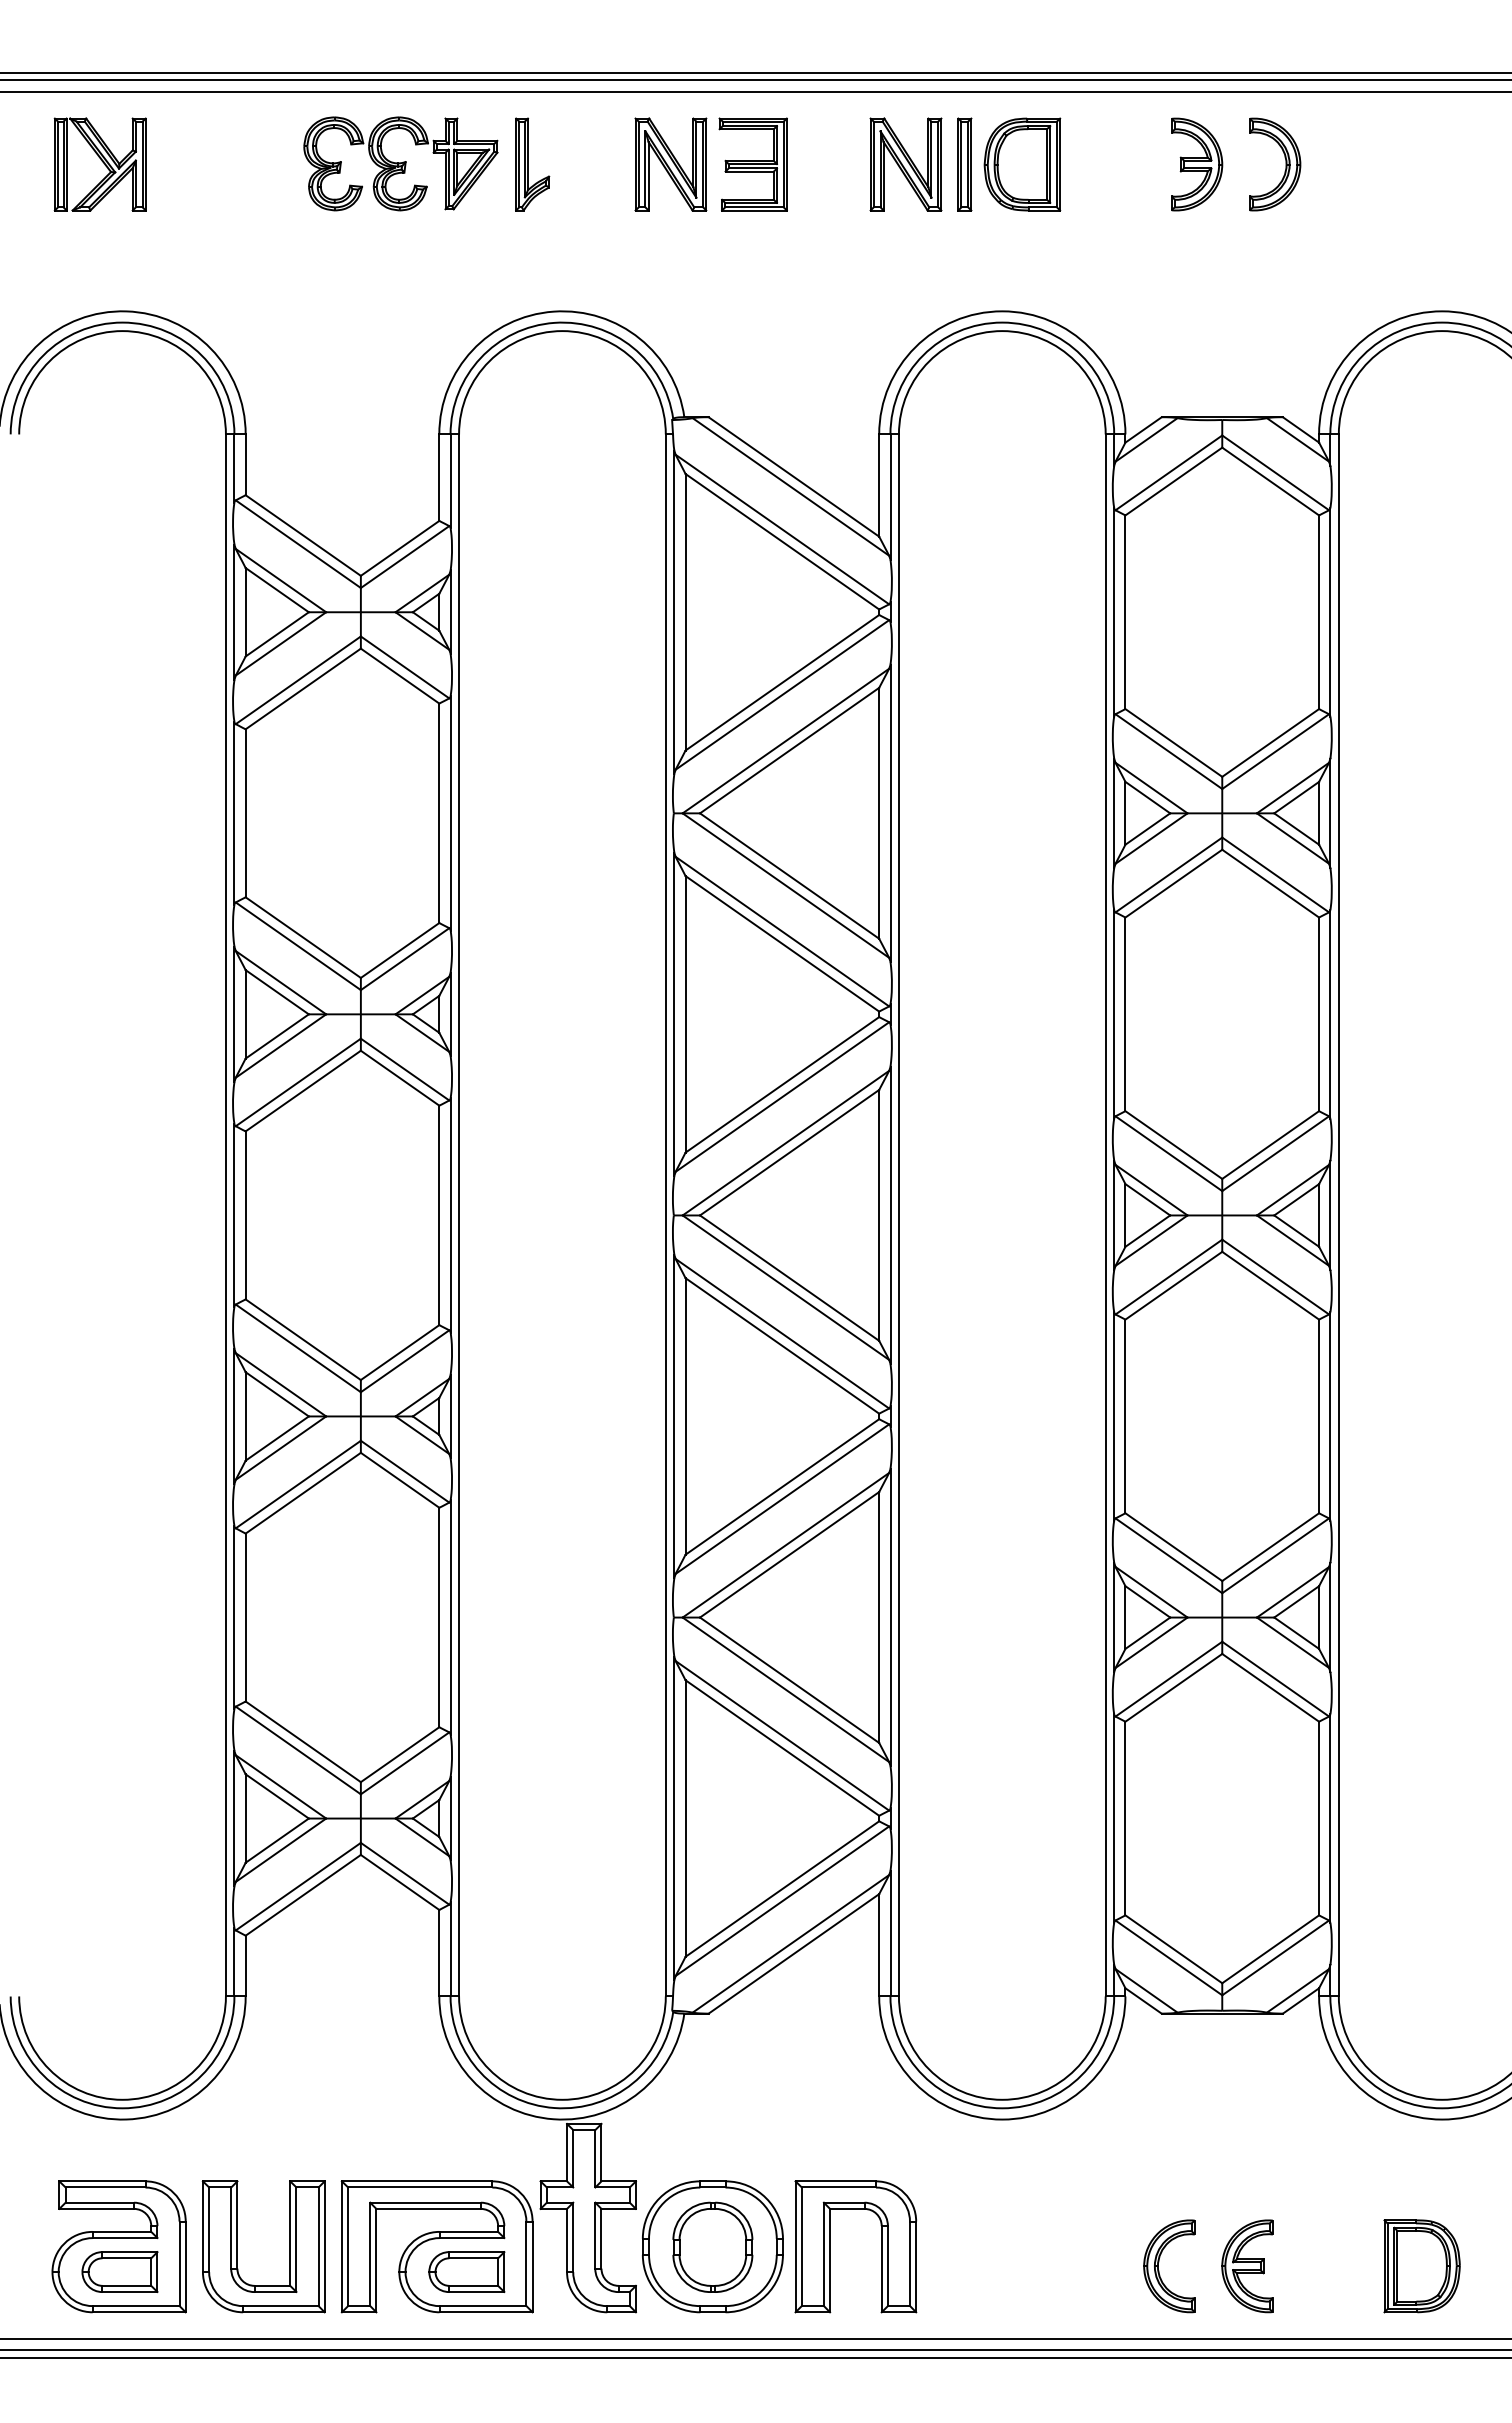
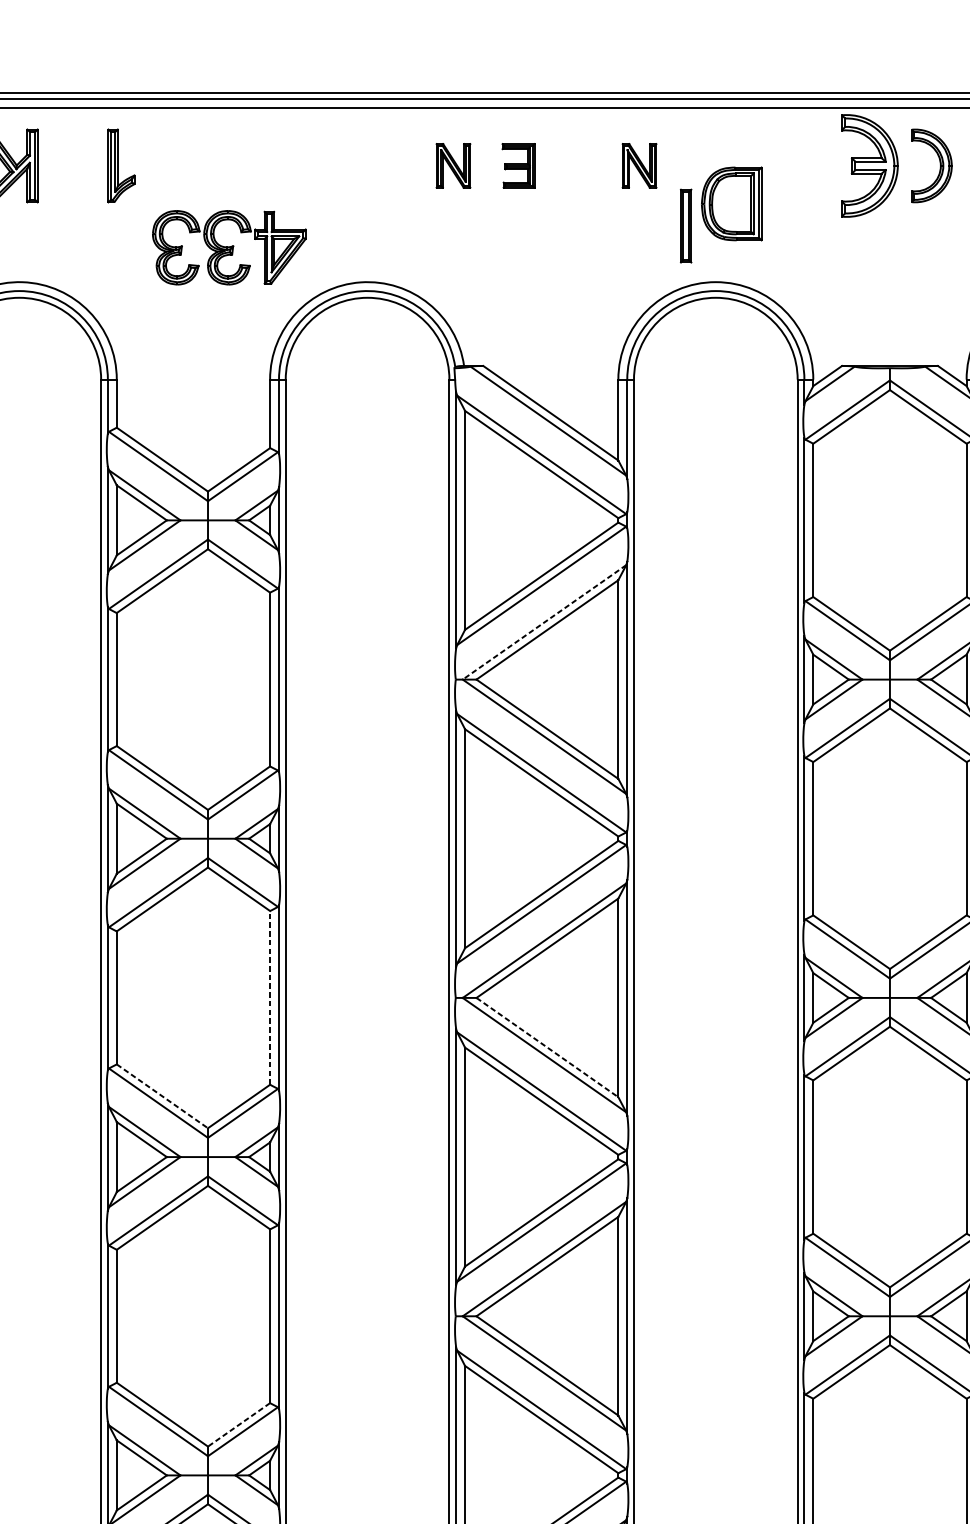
part: (400, 163) -> (229, 247), moved
part: (532, 164) -> (121, 165), moved
part: (670, 164) -> (453, 165), size x0.6
part: (752, 164) -> (518, 165), size x0.6
part: (905, 164) -> (639, 165), size x0.6
part: (964, 164) -> (685, 226), moved
part: (1022, 164) -> (731, 203), moved
part: (1197, 164) -> (870, 165), size x1.4
line: (785, 741) -> (544, 622), solid -> dashed
line: (439, 1215) -> (270, 997), solid -> dashed
line: (790, 1278) -> (548, 1047), solid -> dashed
line: (303, 1340) -> (162, 1096), solid -> dashed
line: (400, 1754) -> (239, 1424), solid -> dashed

